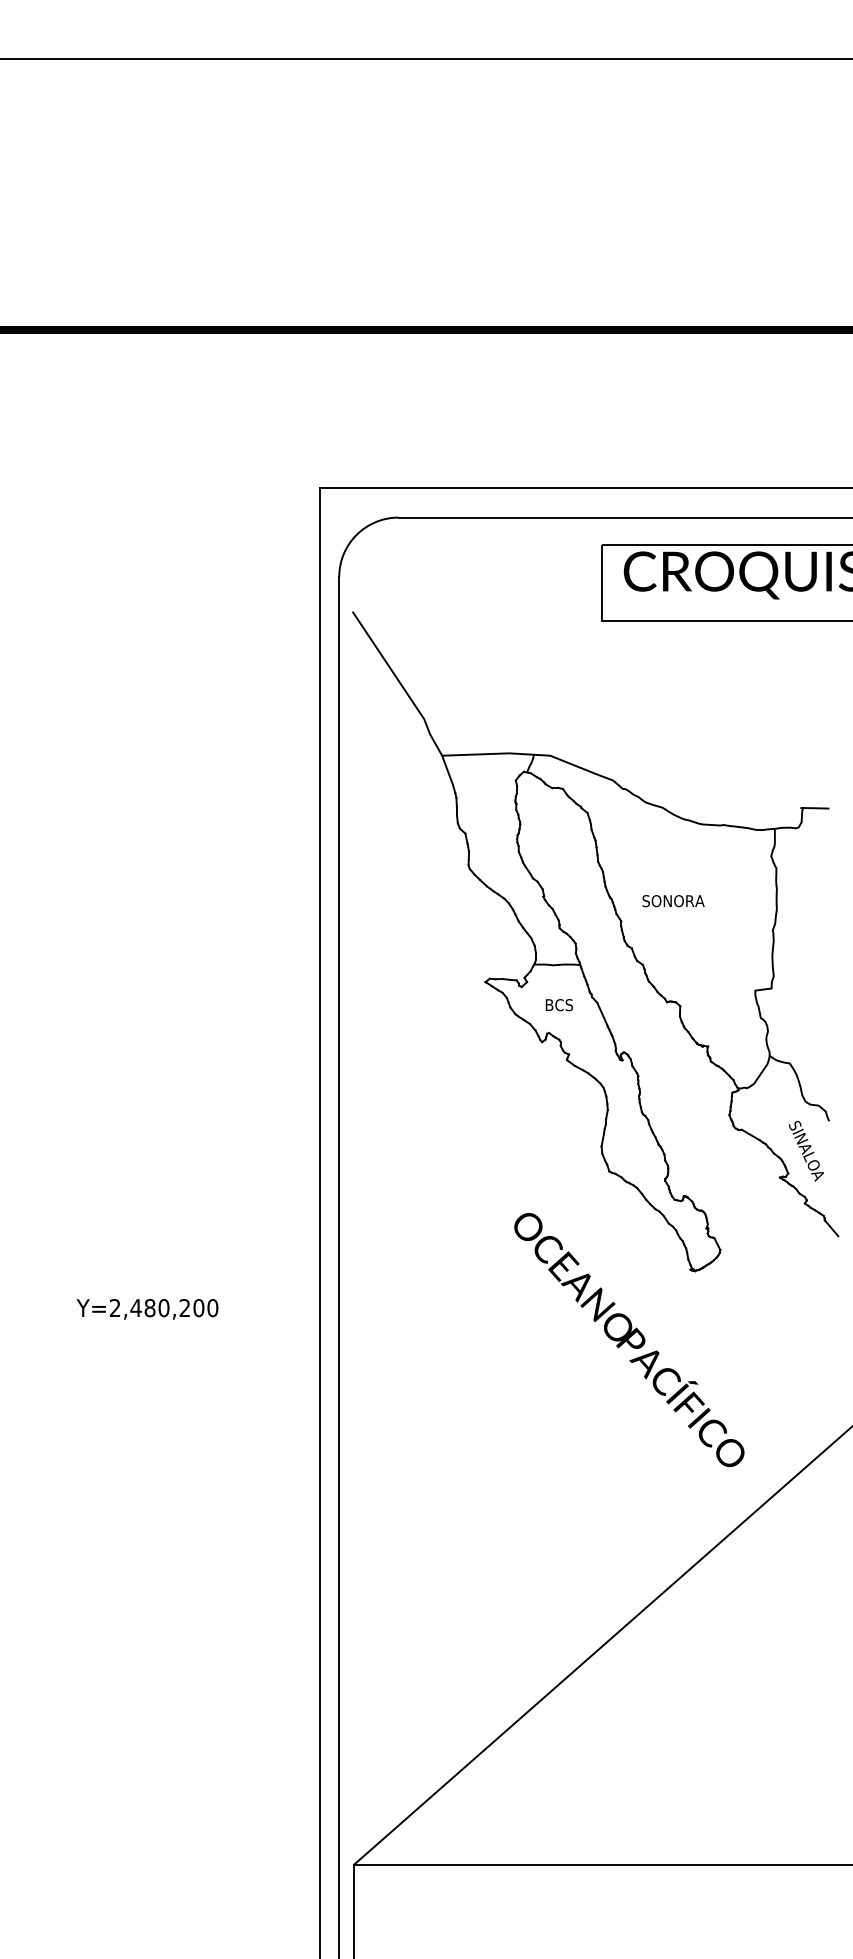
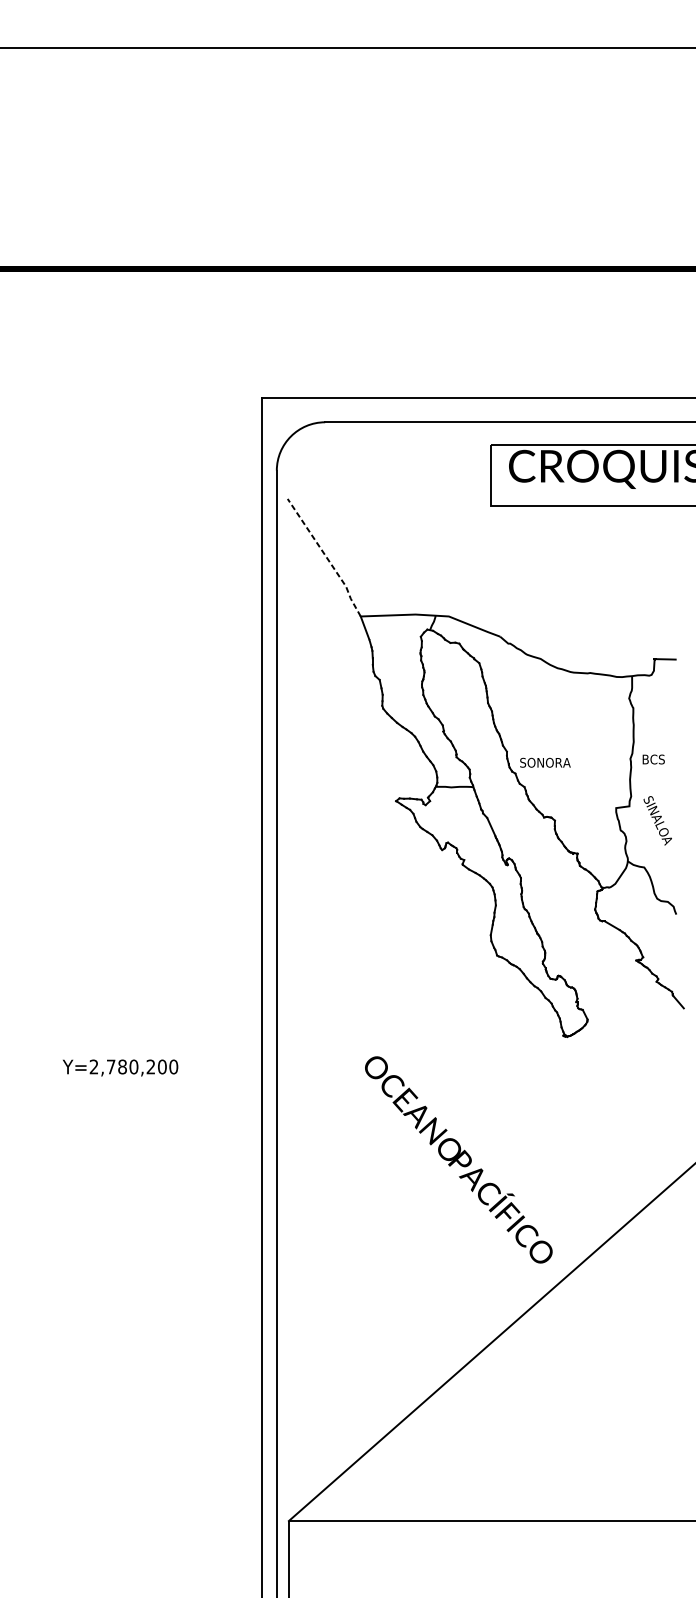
line: (399, 682) -> (325, 556), solid -> dashed
text: (673, 901) -> (545, 763), moved
text: (558, 1005) -> (653, 759), moved
text: (806, 1151) -> (657, 821), moved
text: (135, 1307) -> (110, 1066), Y=2,480,200 -> Y=2,780,200
text: (629, 1340) -> (458, 1160), moved

